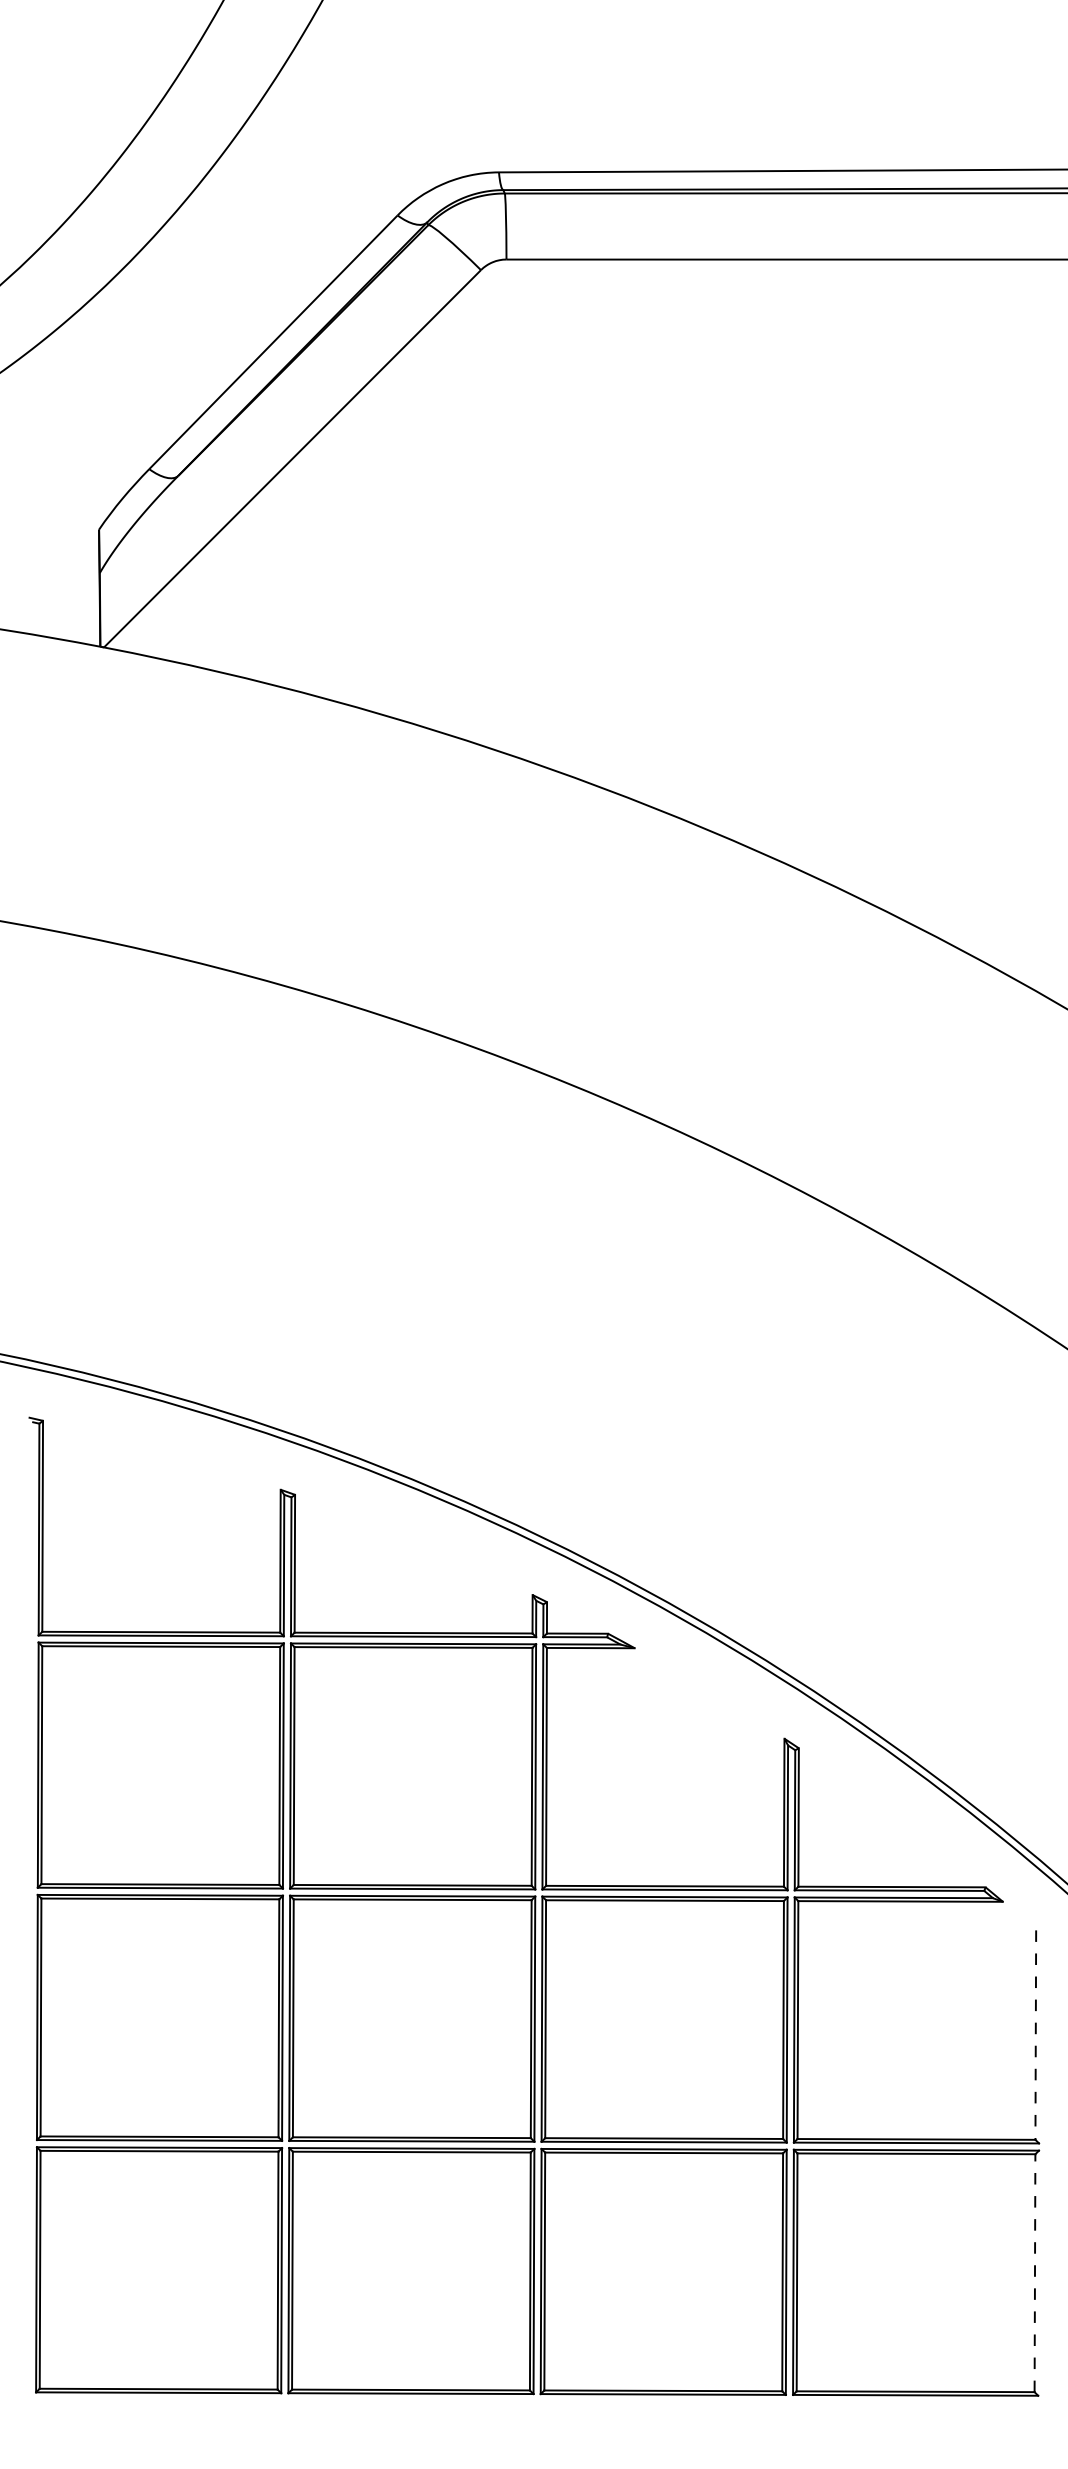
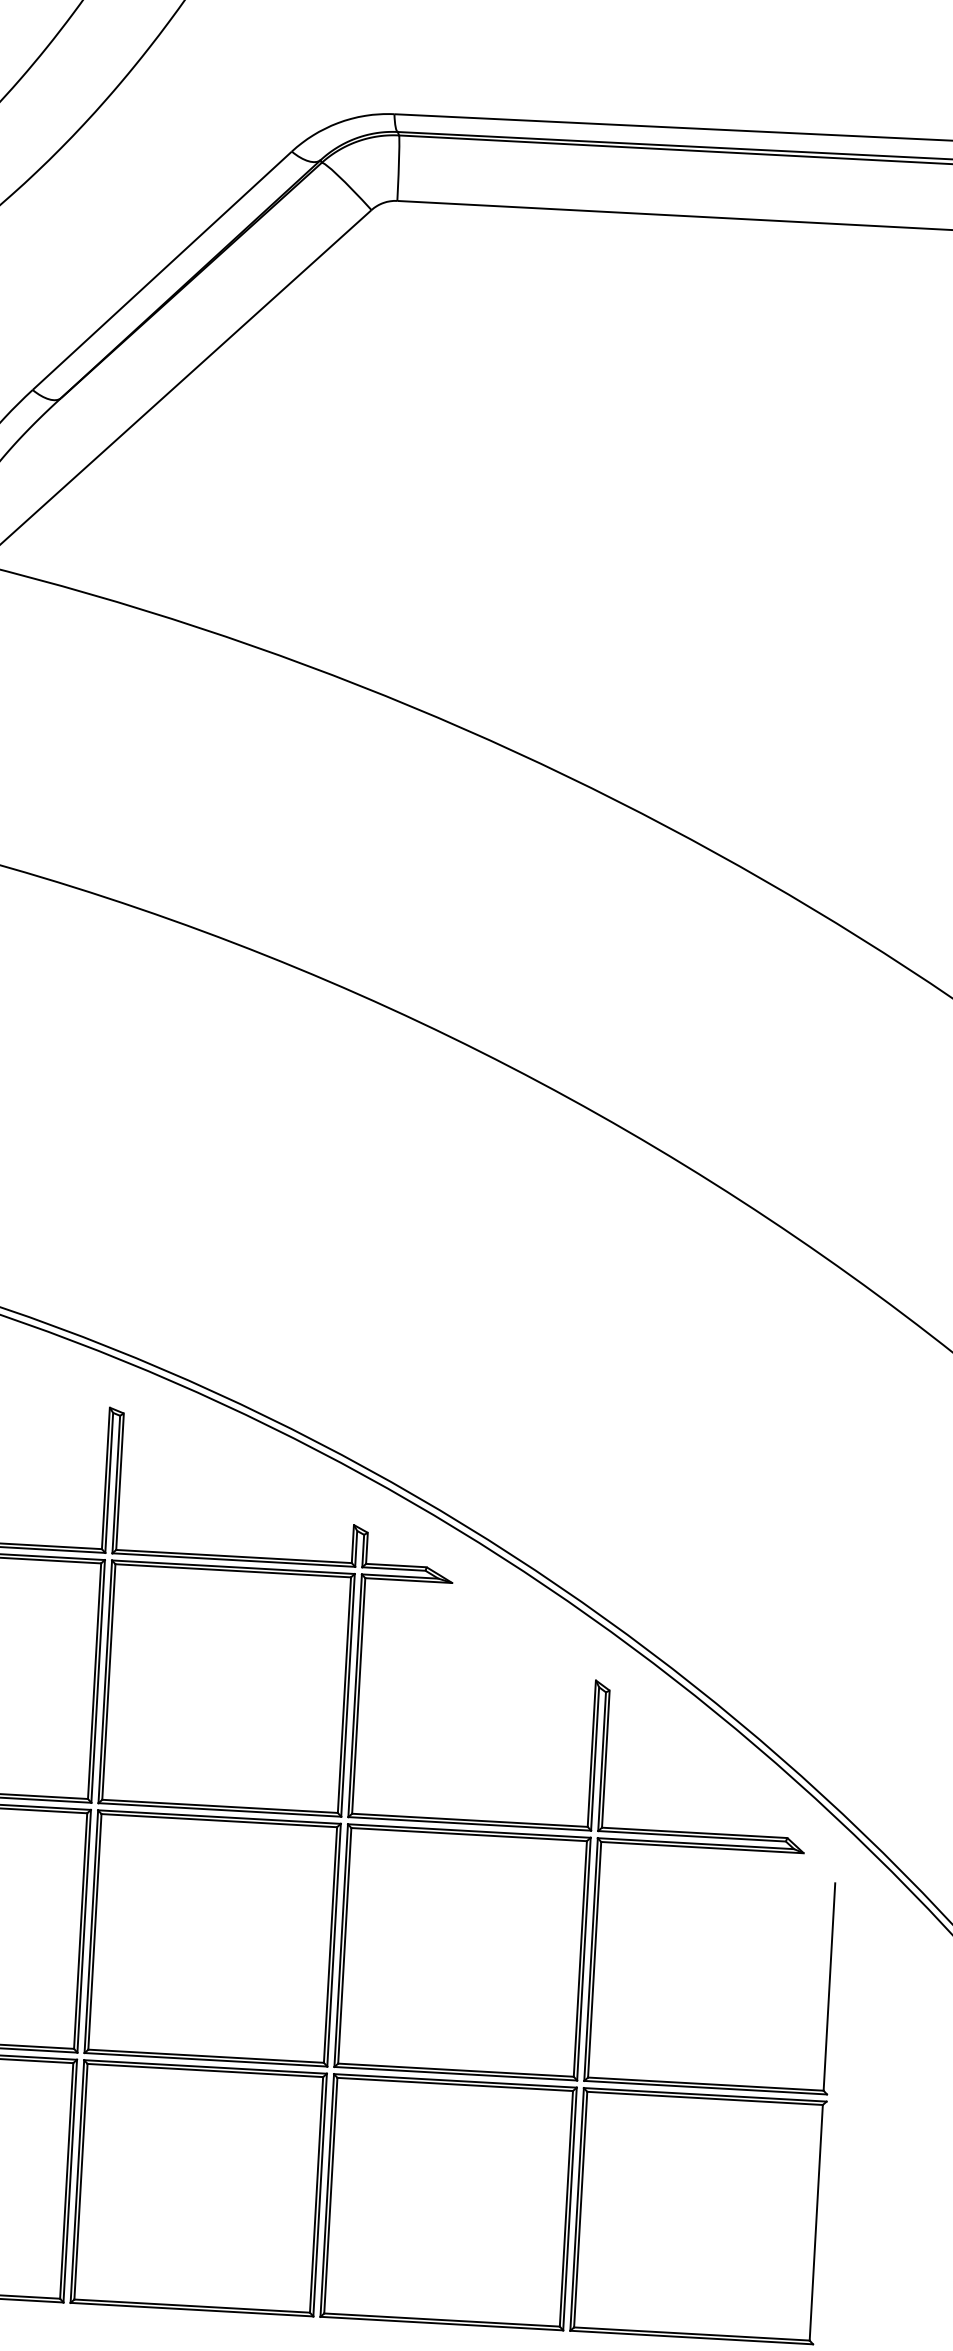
line: (1035, 2035) -> (829, 1987), dashed -> solid
line: (1034, 2273) -> (815, 2223), dashed -> solid

